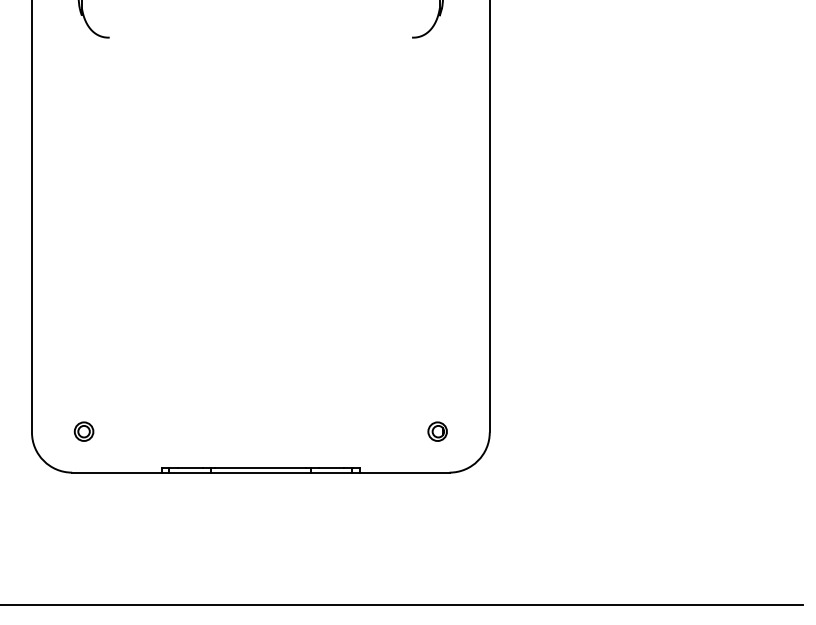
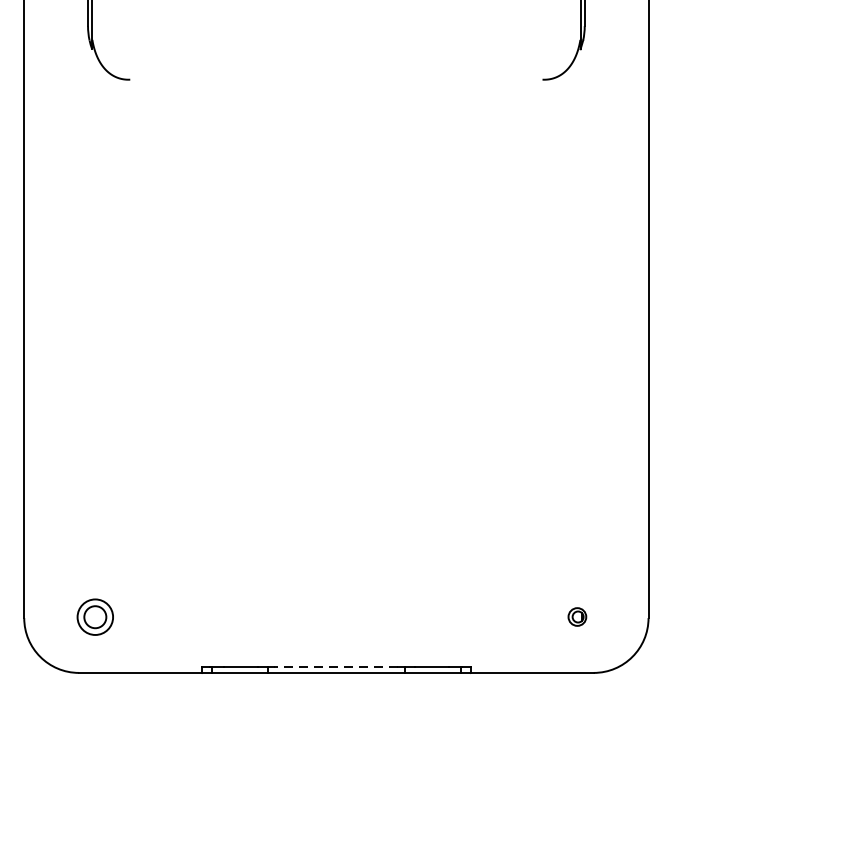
part: (83, 431) -> (94, 616), size x1.4
part: (437, 431) -> (577, 616), size x0.7
line: (260, 468) -> (335, 667), solid -> dashed

